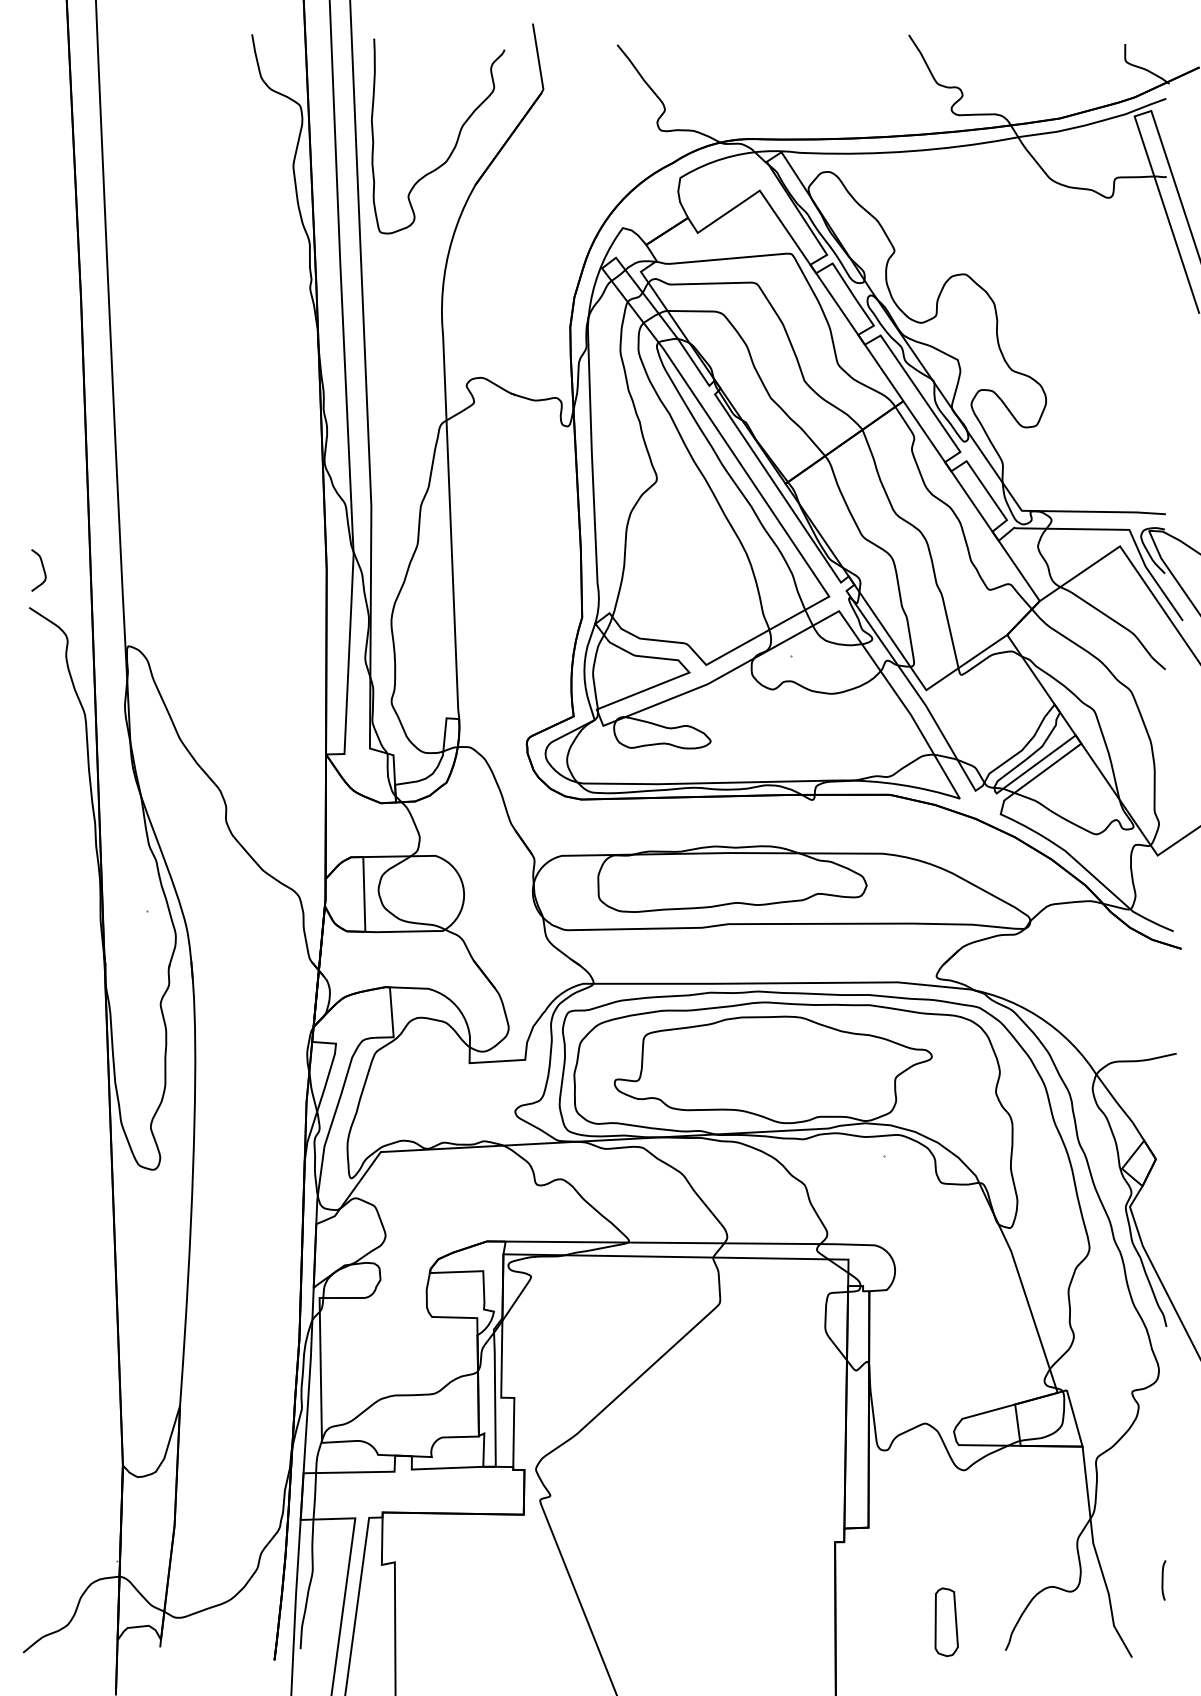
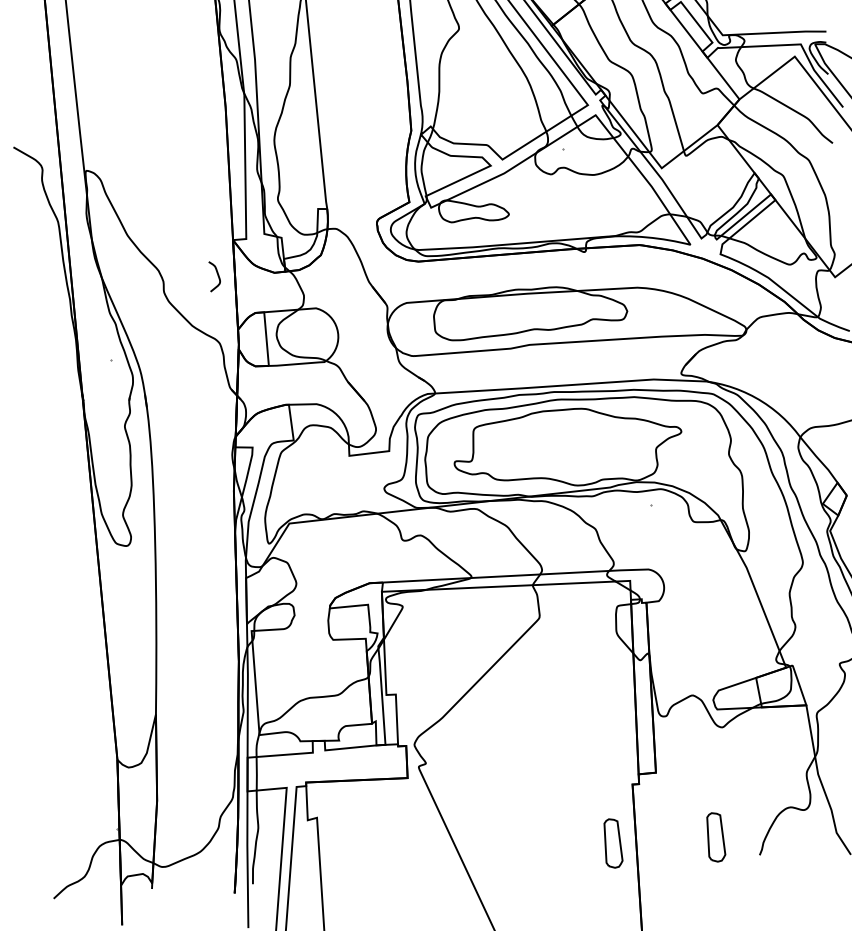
curve: (42, 568) -> (217, 274), moved
part: (803, 1621) -> (613, 842), added

